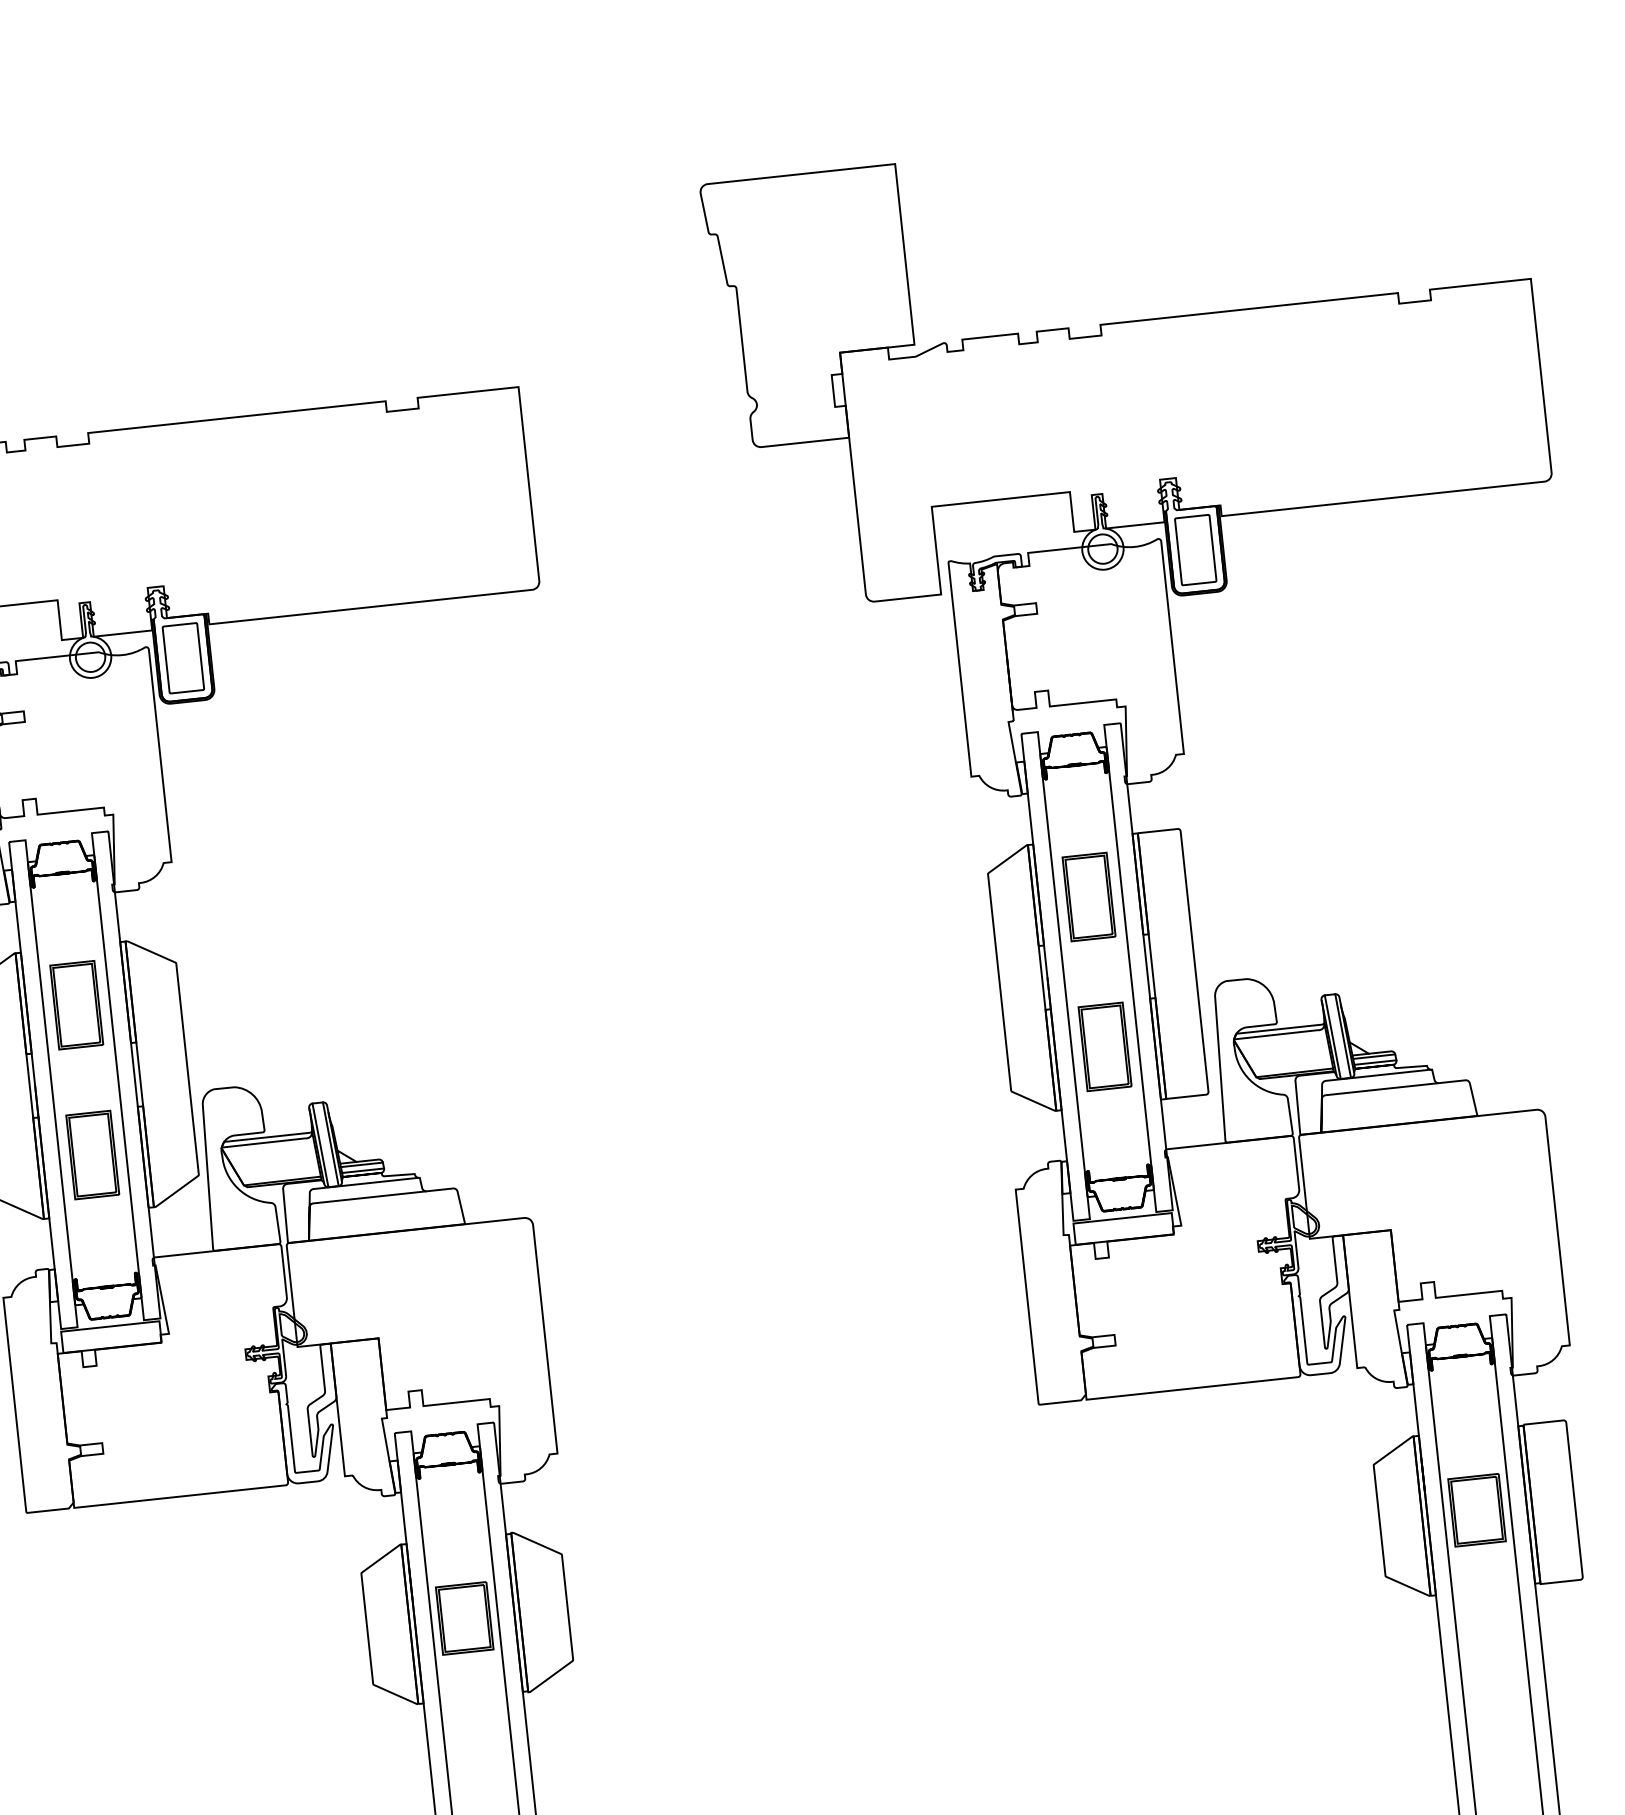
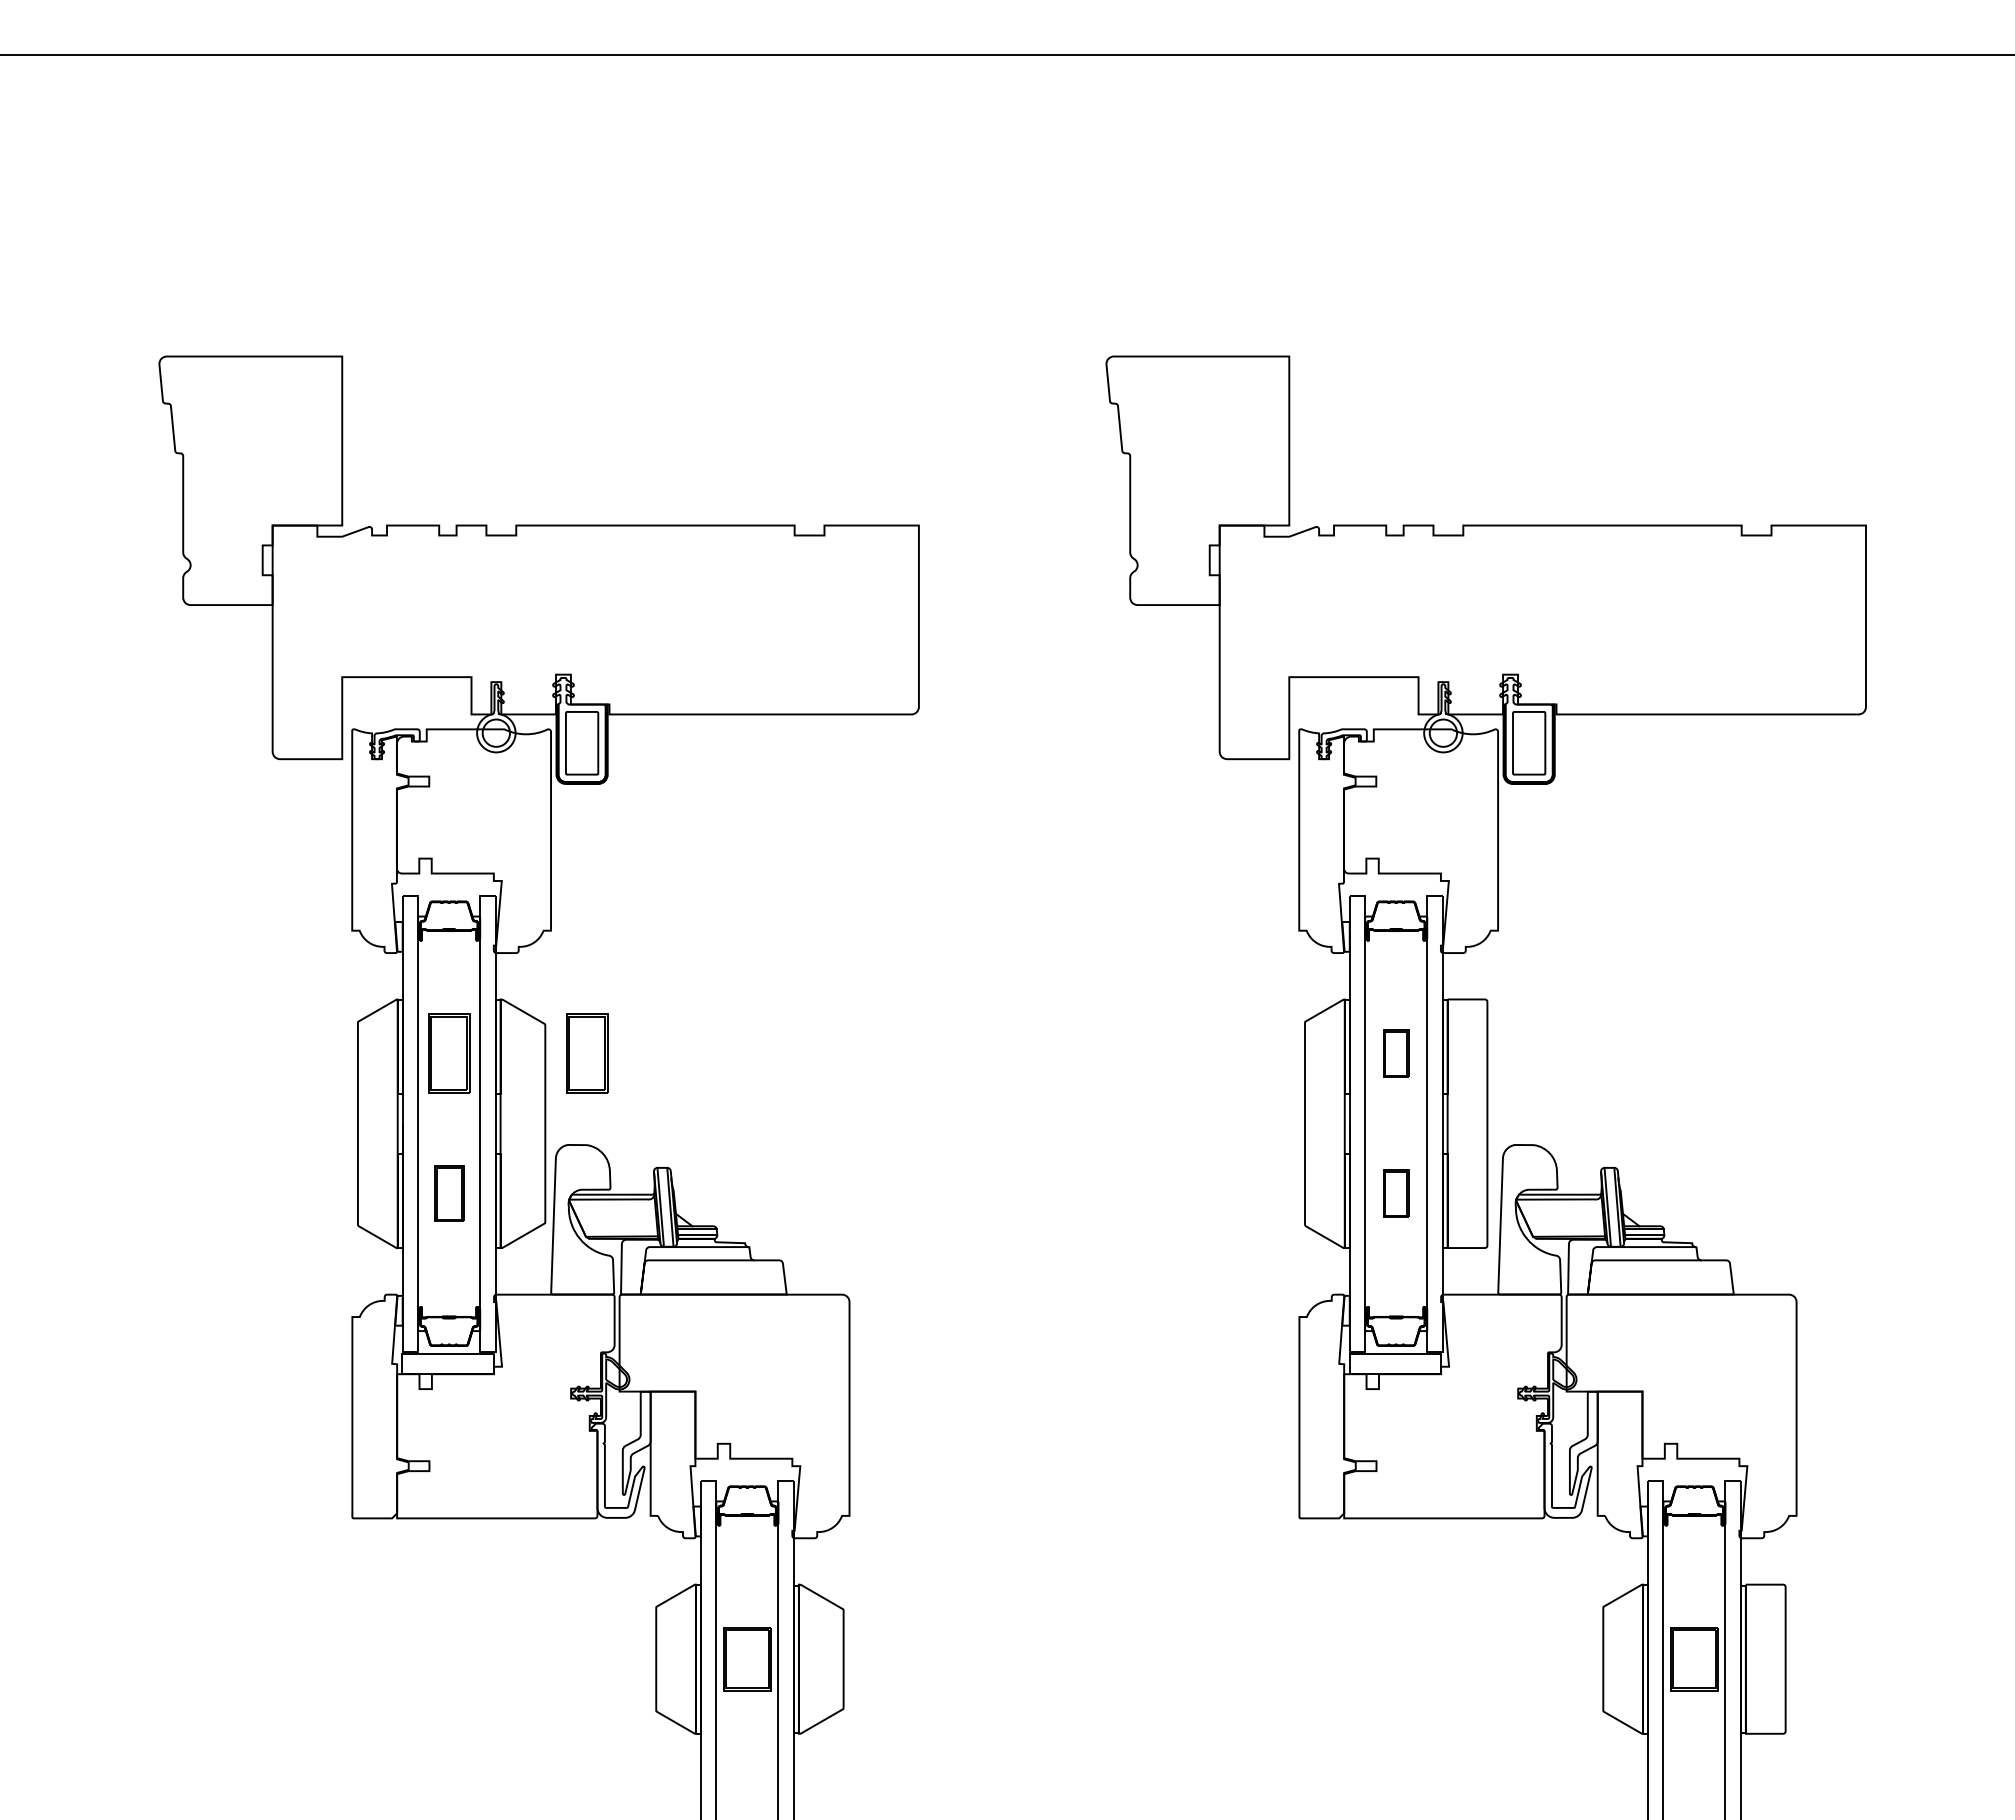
part: (1089, 896) -> (1396, 1053), size x0.6
part: (224, 989) -> (587, 1053), added
part: (1105, 1046) -> (1396, 1193), size x0.6
part: (93, 1154) -> (449, 1193), size x0.7

